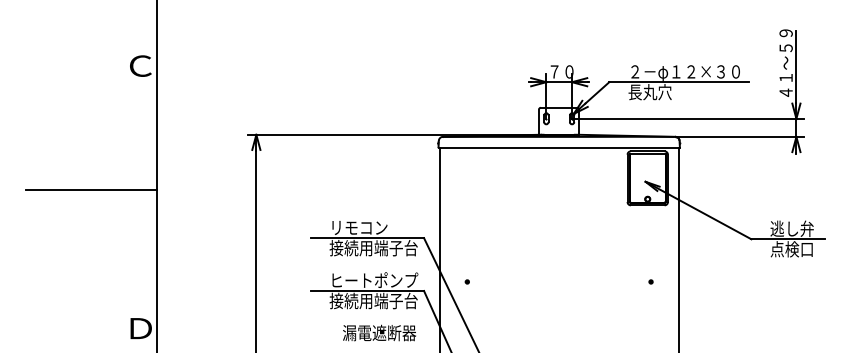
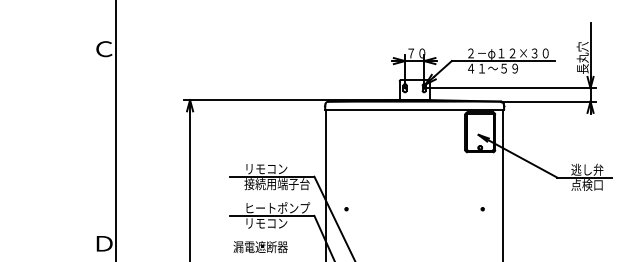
text: (785, 64) -> (582, 47), ４１～５９ -> 長丸穴
text: (663, 92) -> (491, 68), 長丸穴 -> ４１～５９
line: (90, 189) -> (67, 140), removed
text: (373, 300) -> (276, 222), 接続用端子台 -> リモコン
text: (379, 332) -> (260, 246), moved

